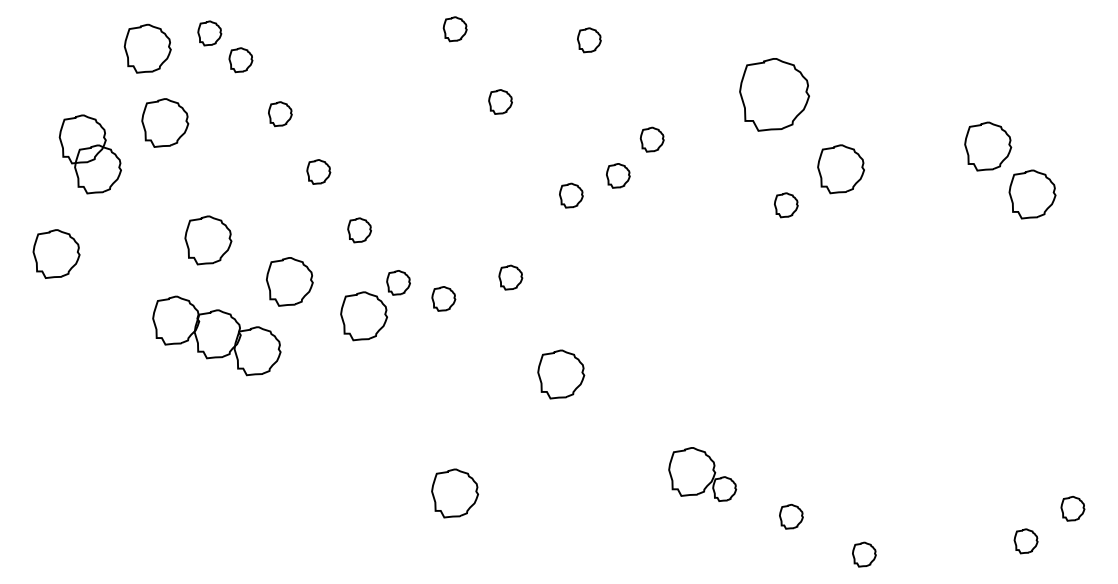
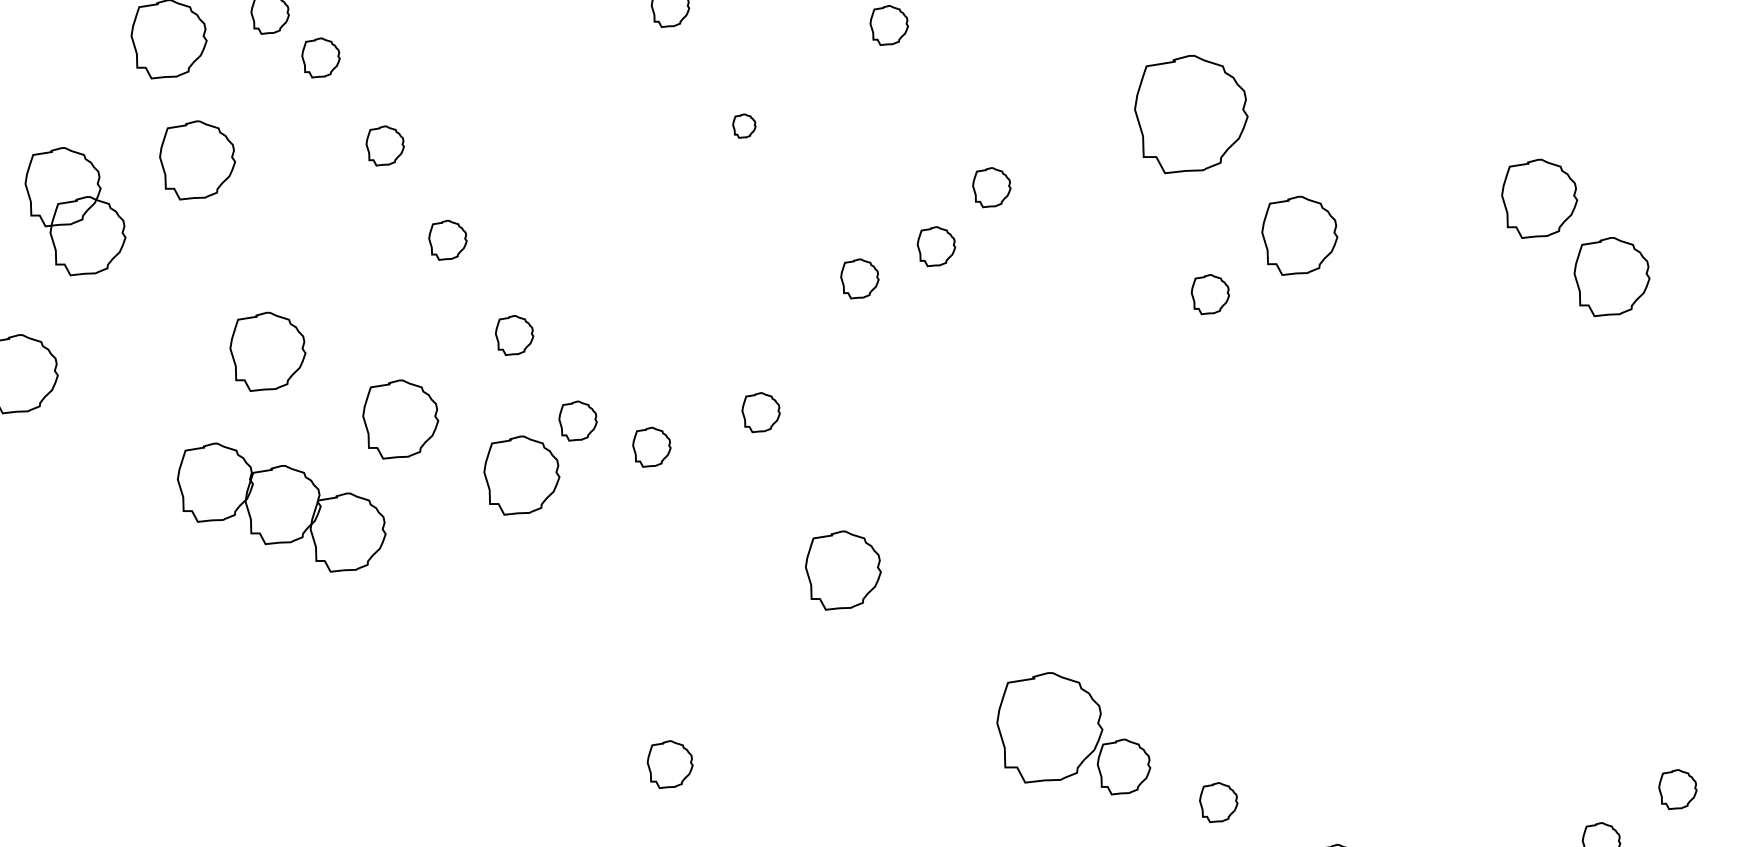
part: (500, 101) -> (744, 125), size x0.6
part: (702, 474) -> (1073, 733), size x1.4
part: (454, 493) -> (669, 764), size x0.6

